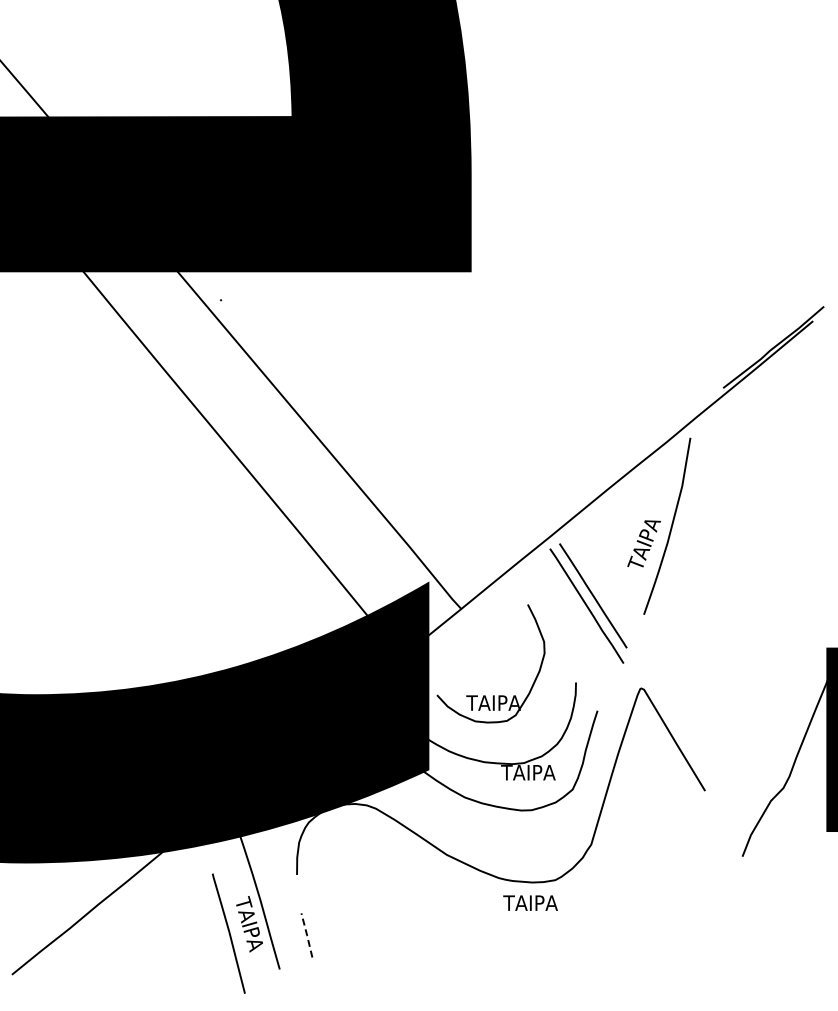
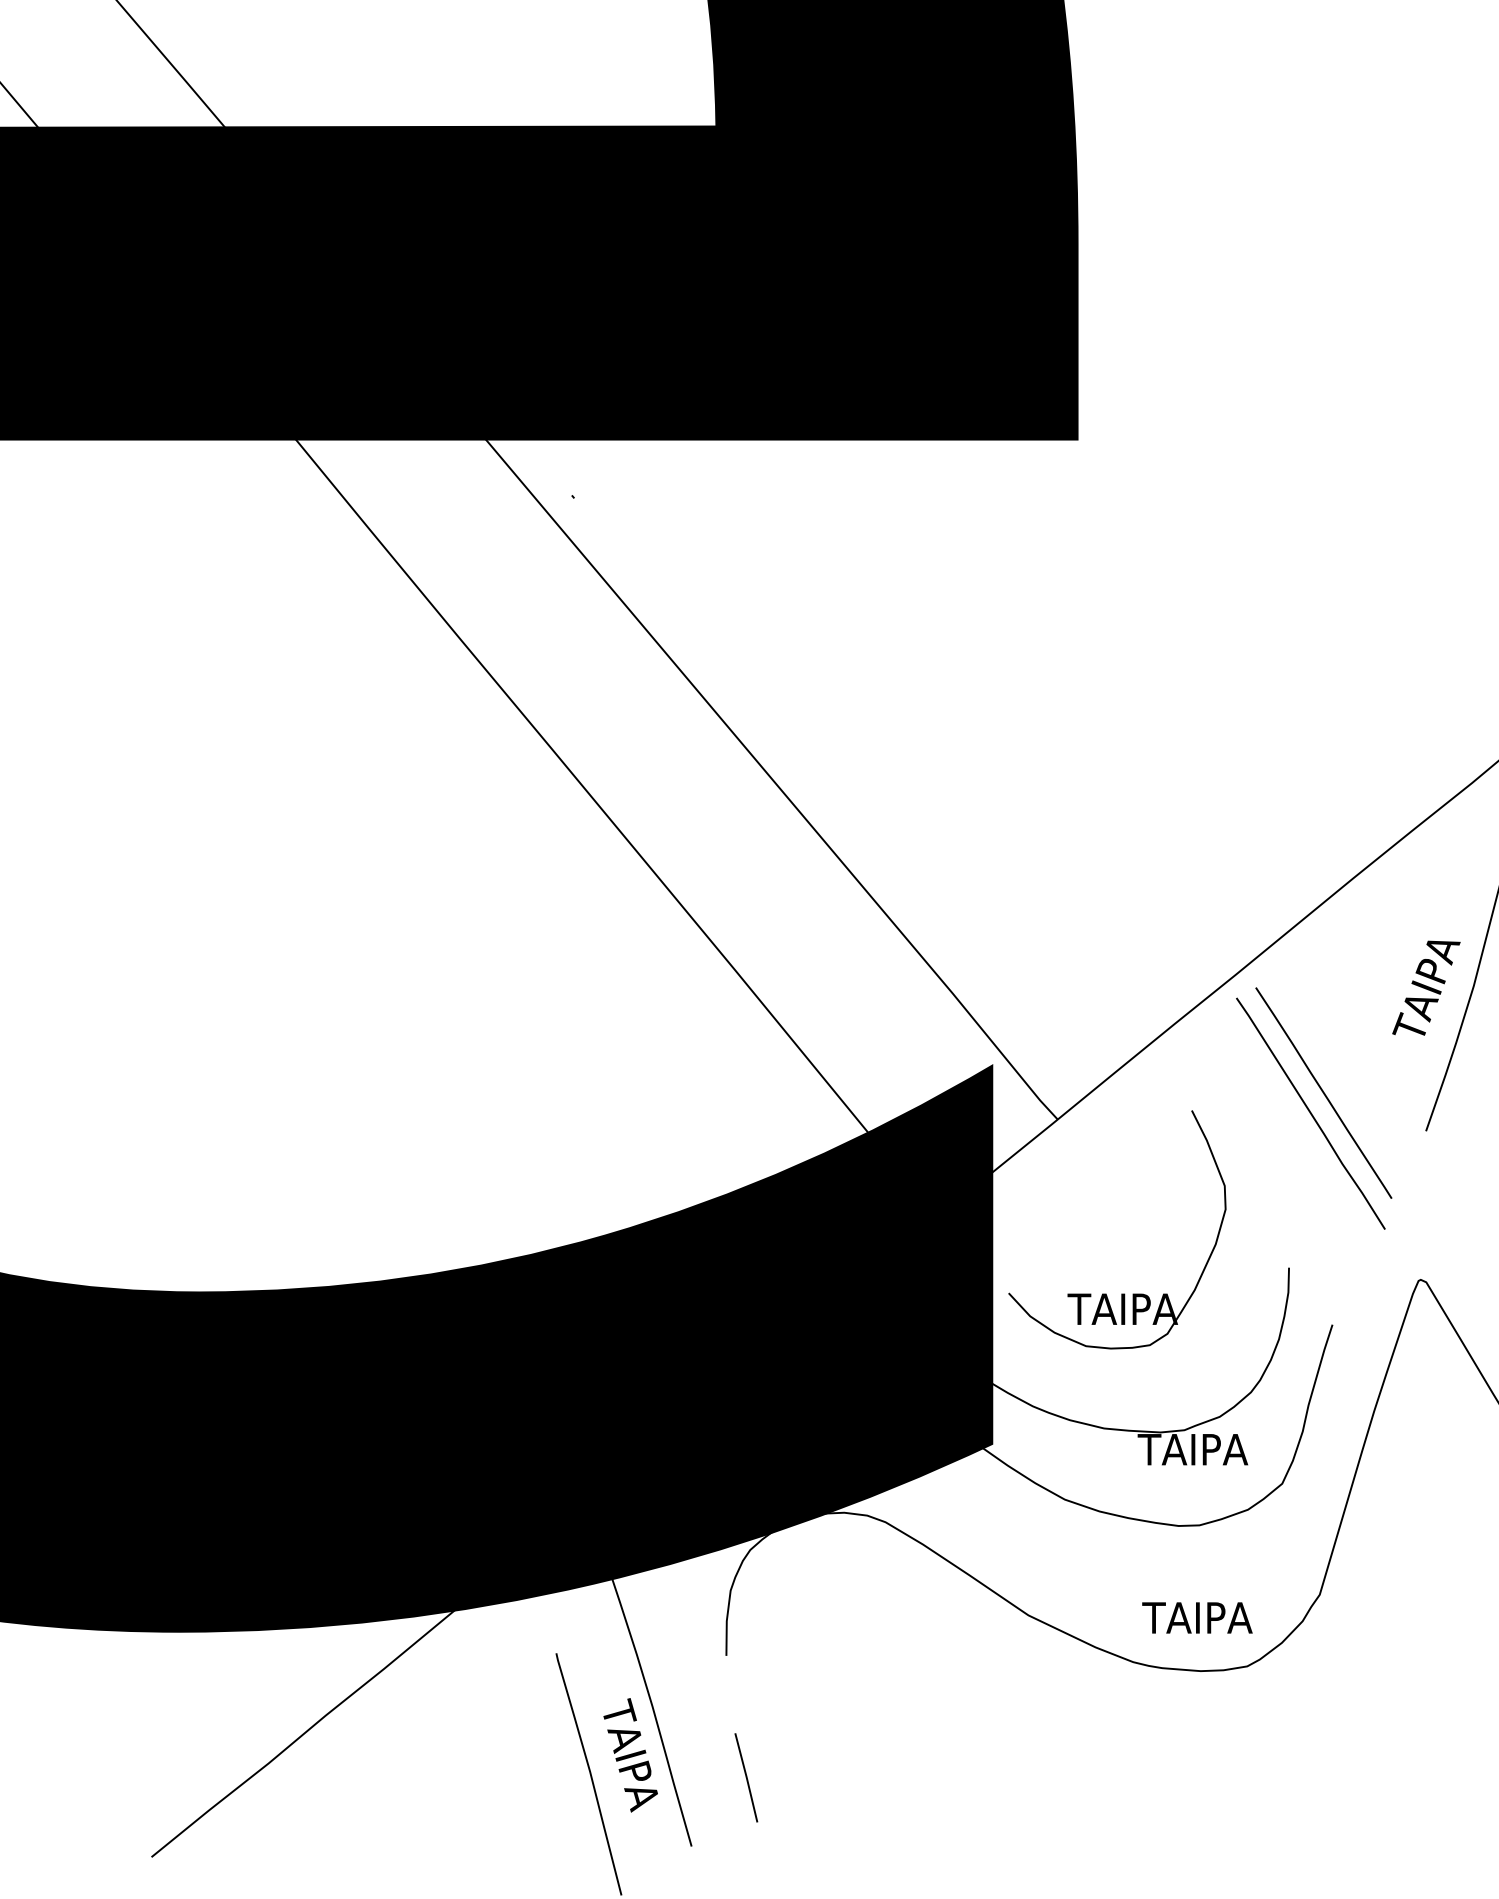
text: (530, 902) -> (1197, 1616), moved
line: (307, 935) -> (747, 1777), dashed -> solid

